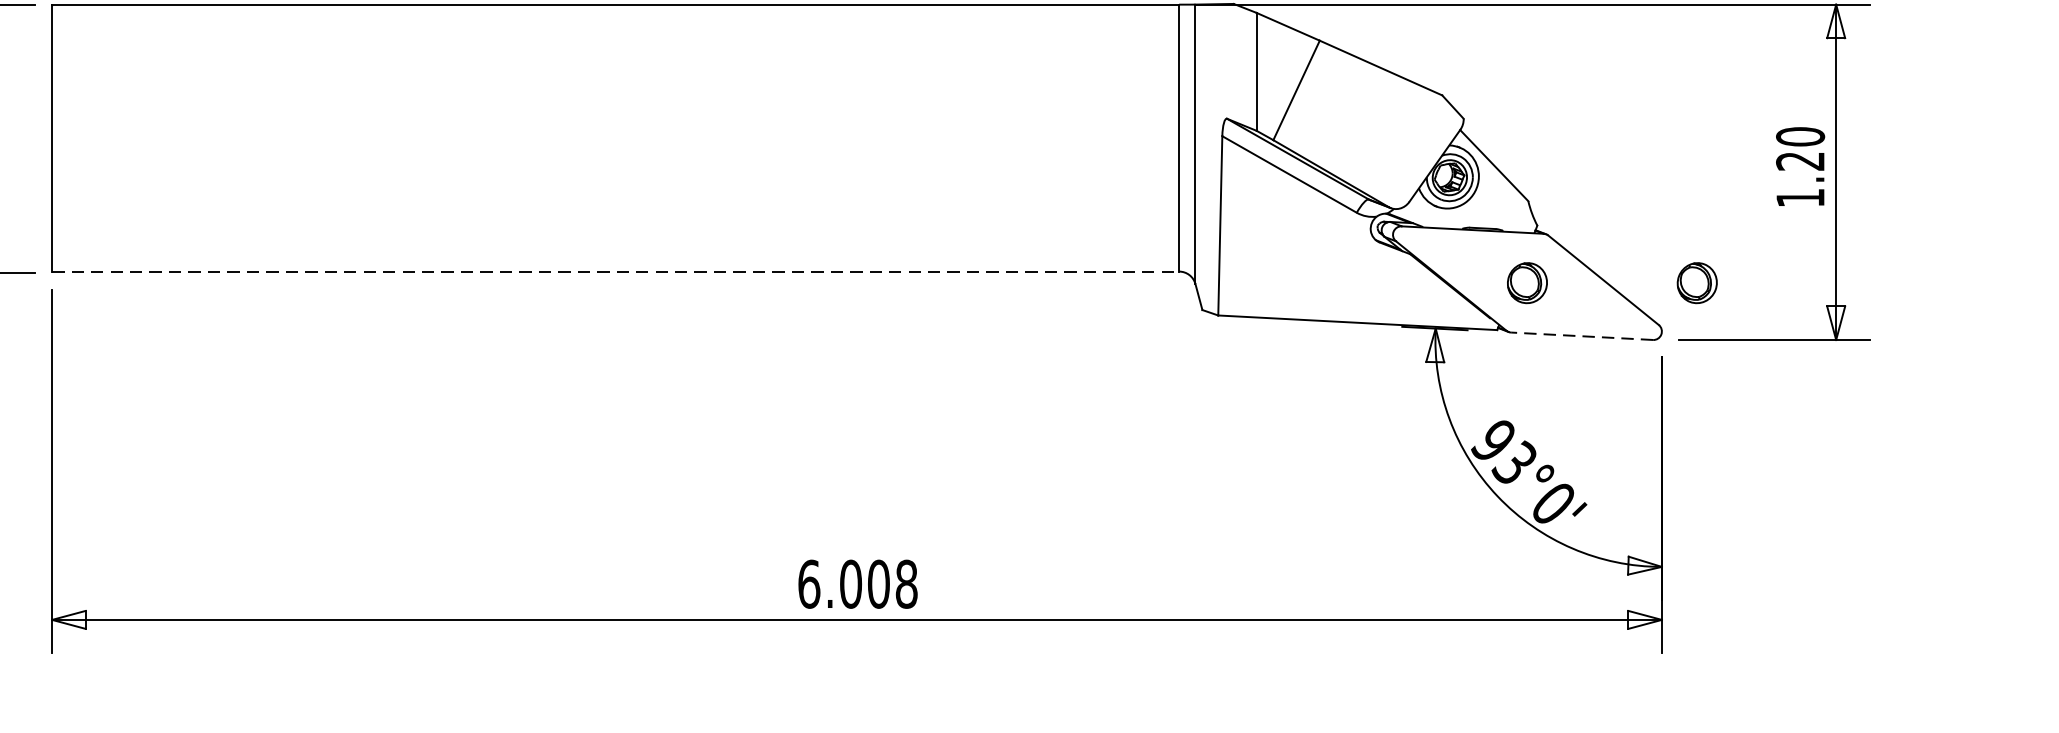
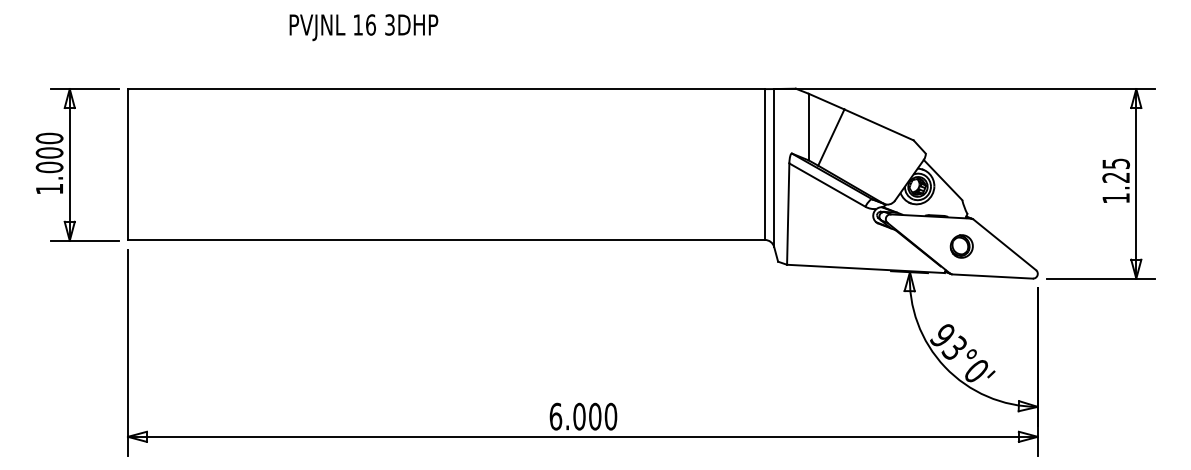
text: (1799, 136) -> (1115, 163), 1.20 -> 1.25
line: (615, 270) -> (446, 239), dashed -> solid
part: (1696, 283) -> (1057, 246), removed
line: (1581, 336) -> (992, 276), dashed -> solid
text: (905, 583) -> (610, 416), 6.008 -> 6.000

